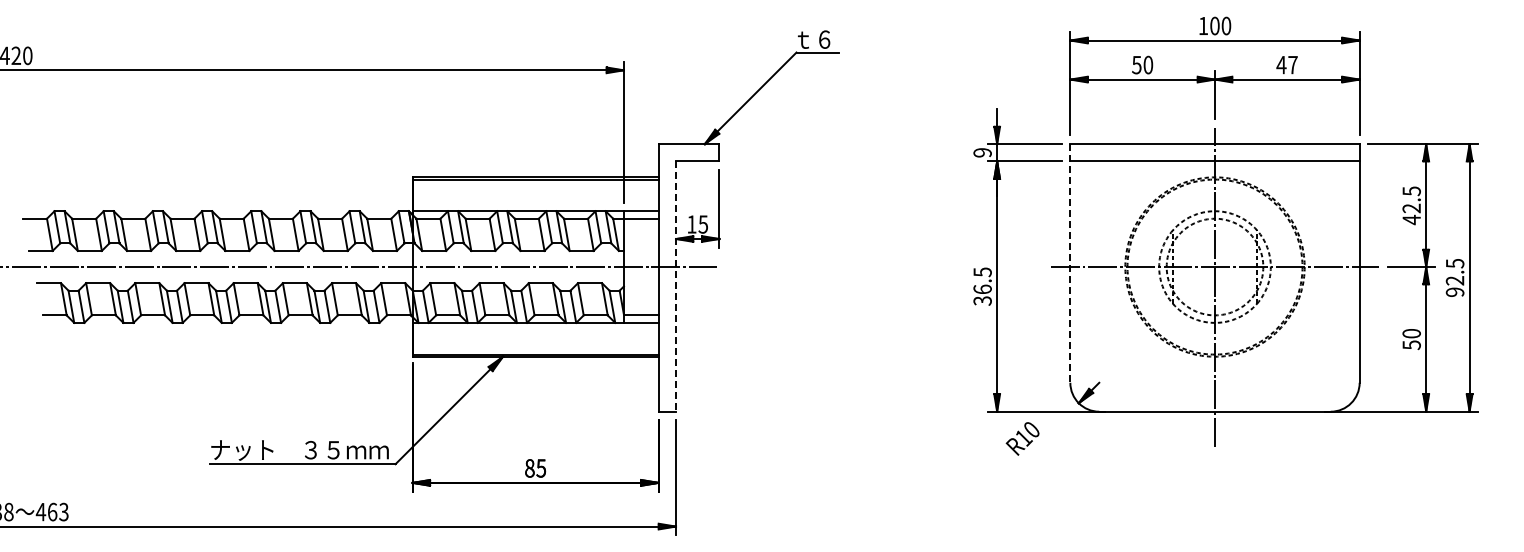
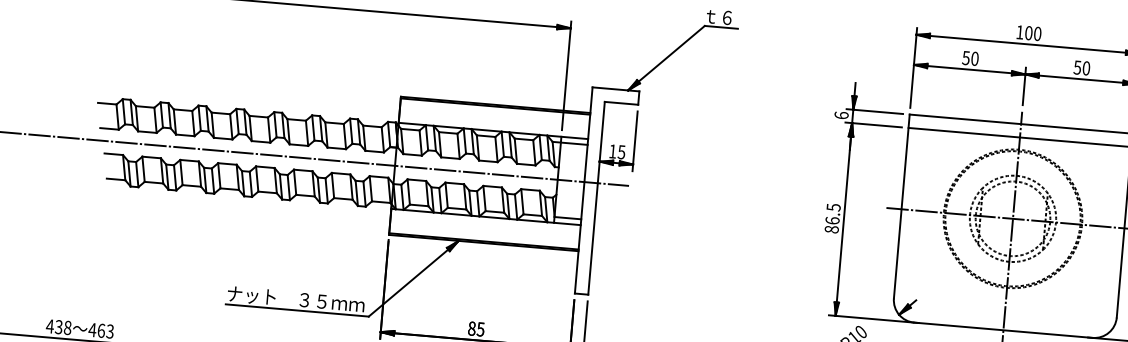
text: (1286, 64) -> (1081, 67), 47 -> 50
text: (982, 152) -> (841, 115), 9 -> 6
line: (1070, 263) -> (901, 206), dashed -> solid
line: (676, 287) -> (596, 199), dashed -> solid
text: (982, 300) -> (831, 229), 36.5 -> 86.5

